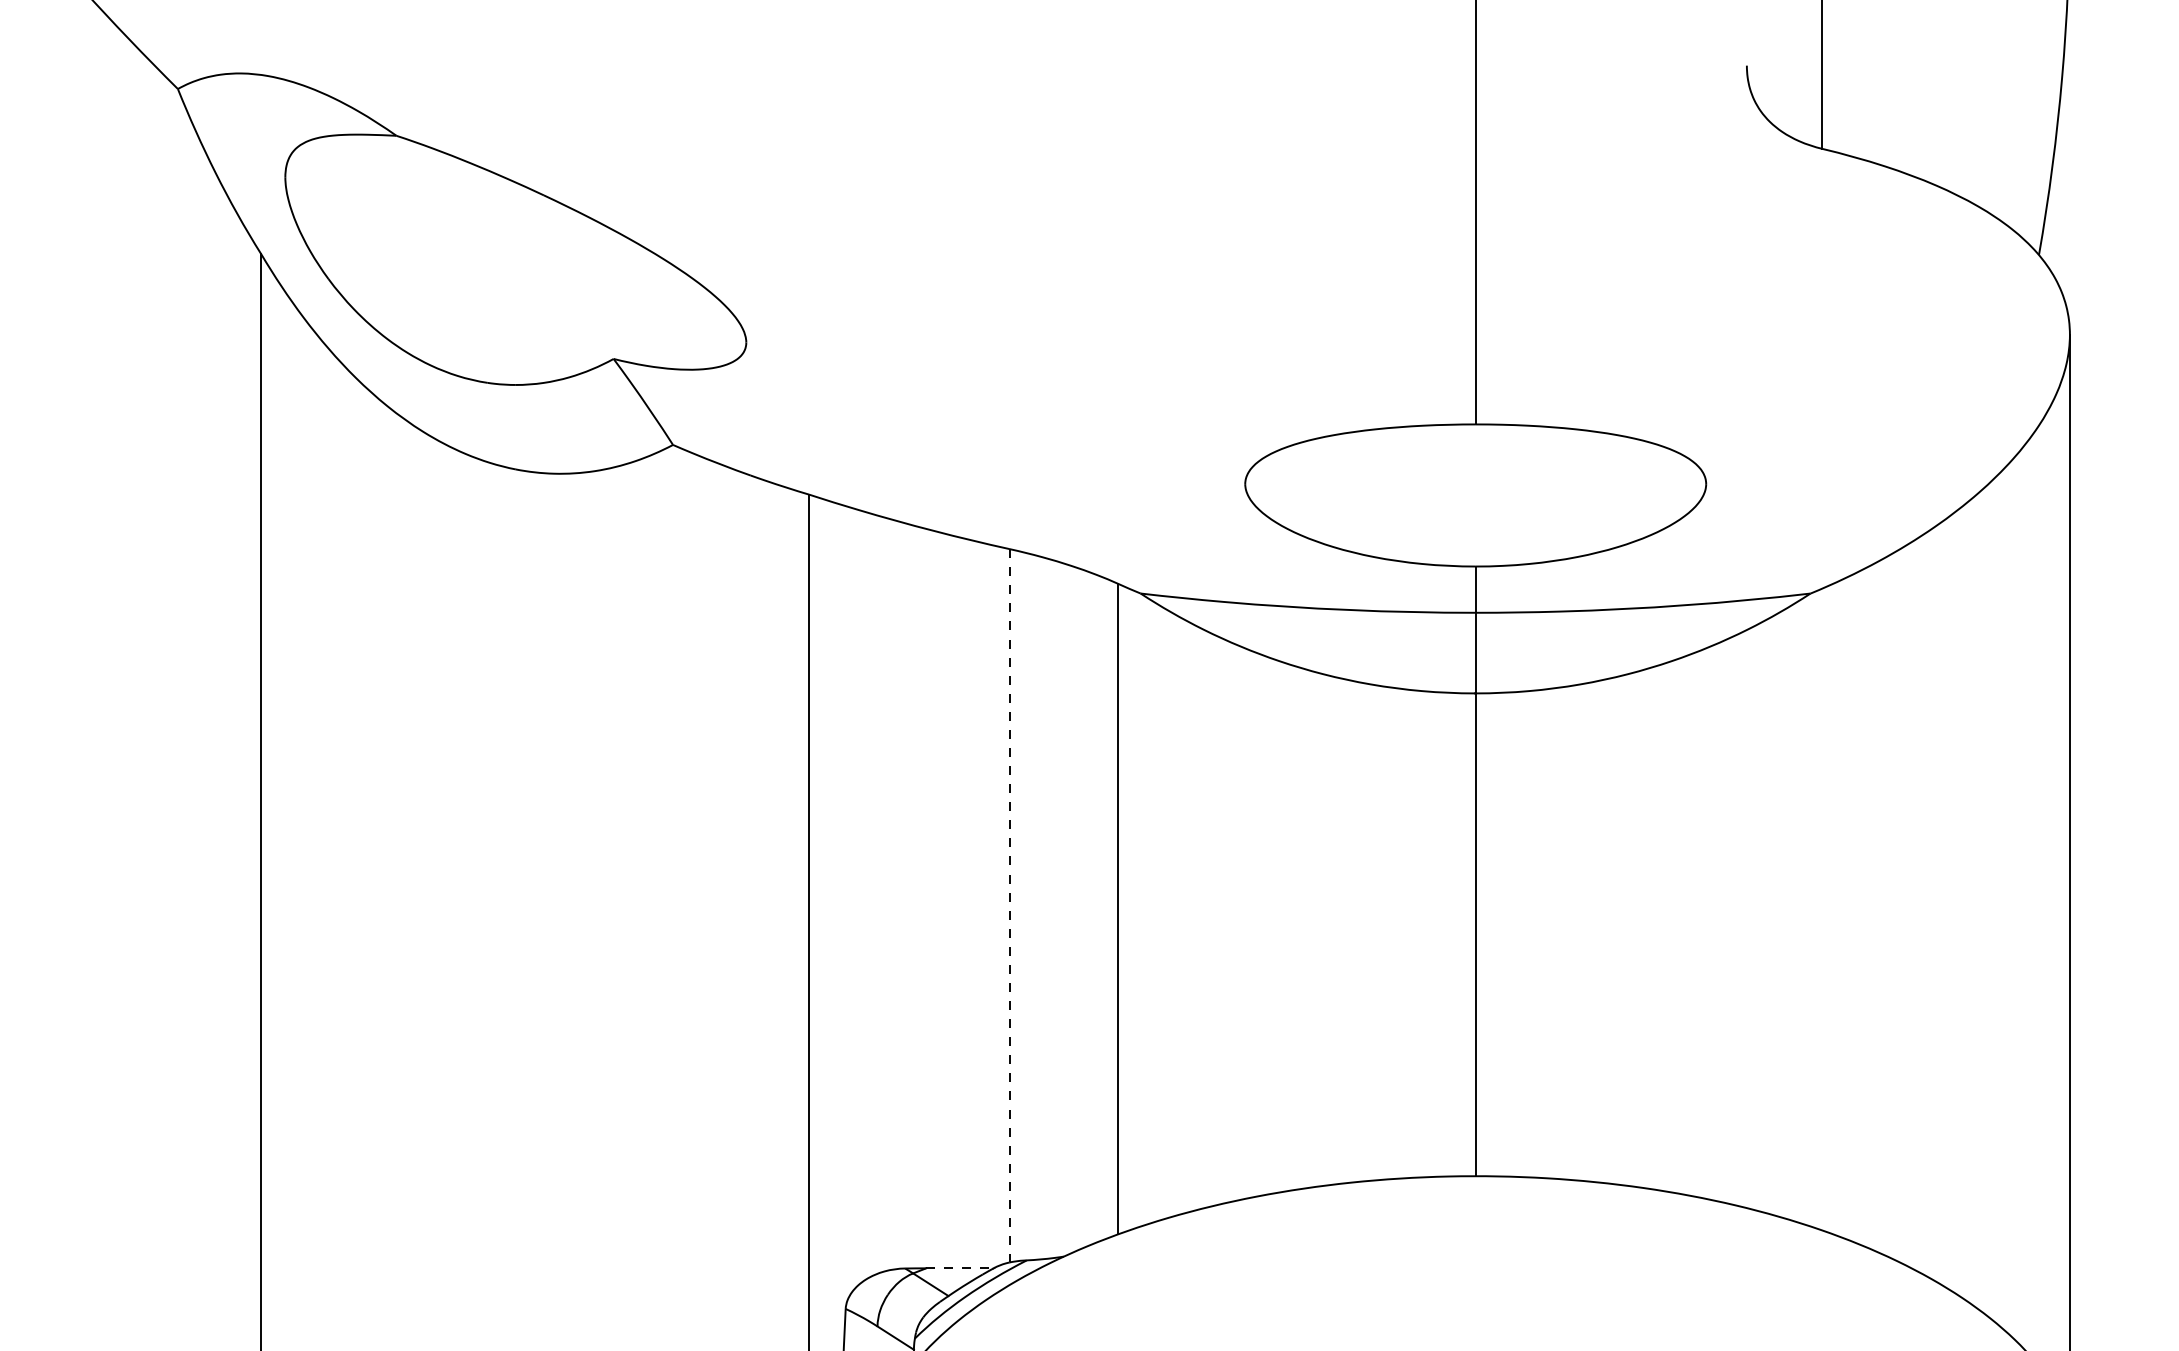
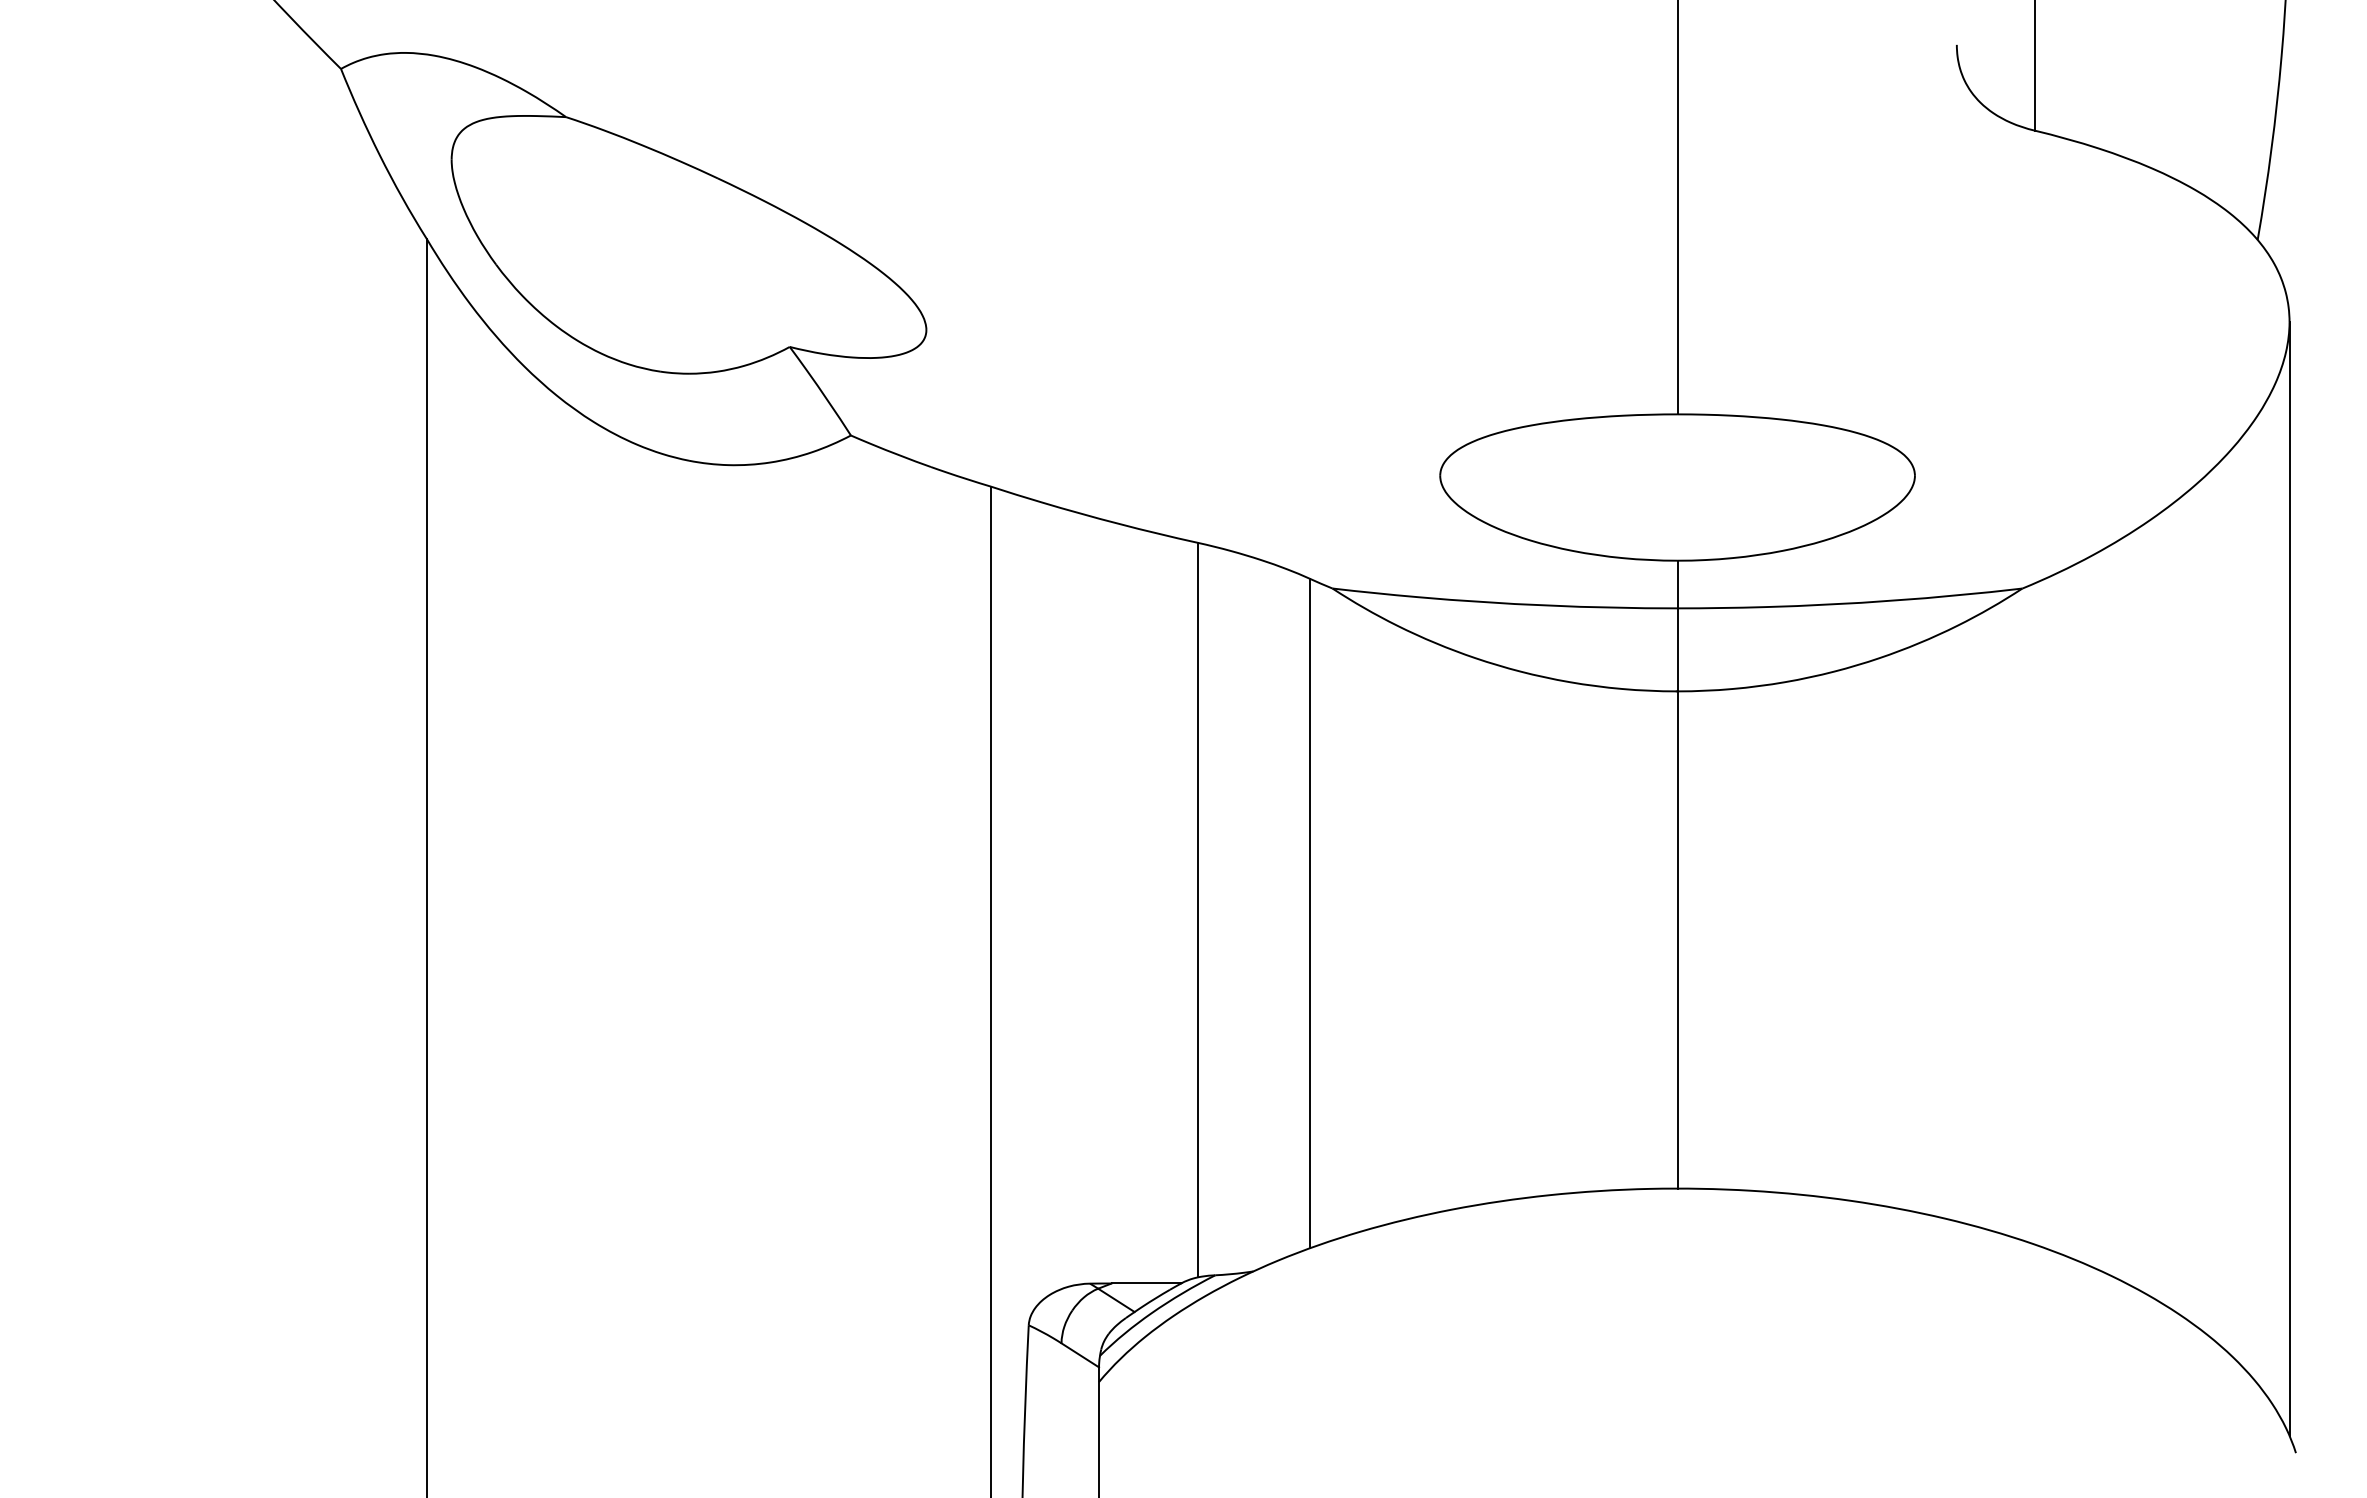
line: (1009, 906) -> (1197, 910), dashed -> solid
line: (960, 1268) -> (1146, 1283), dashed -> solid

